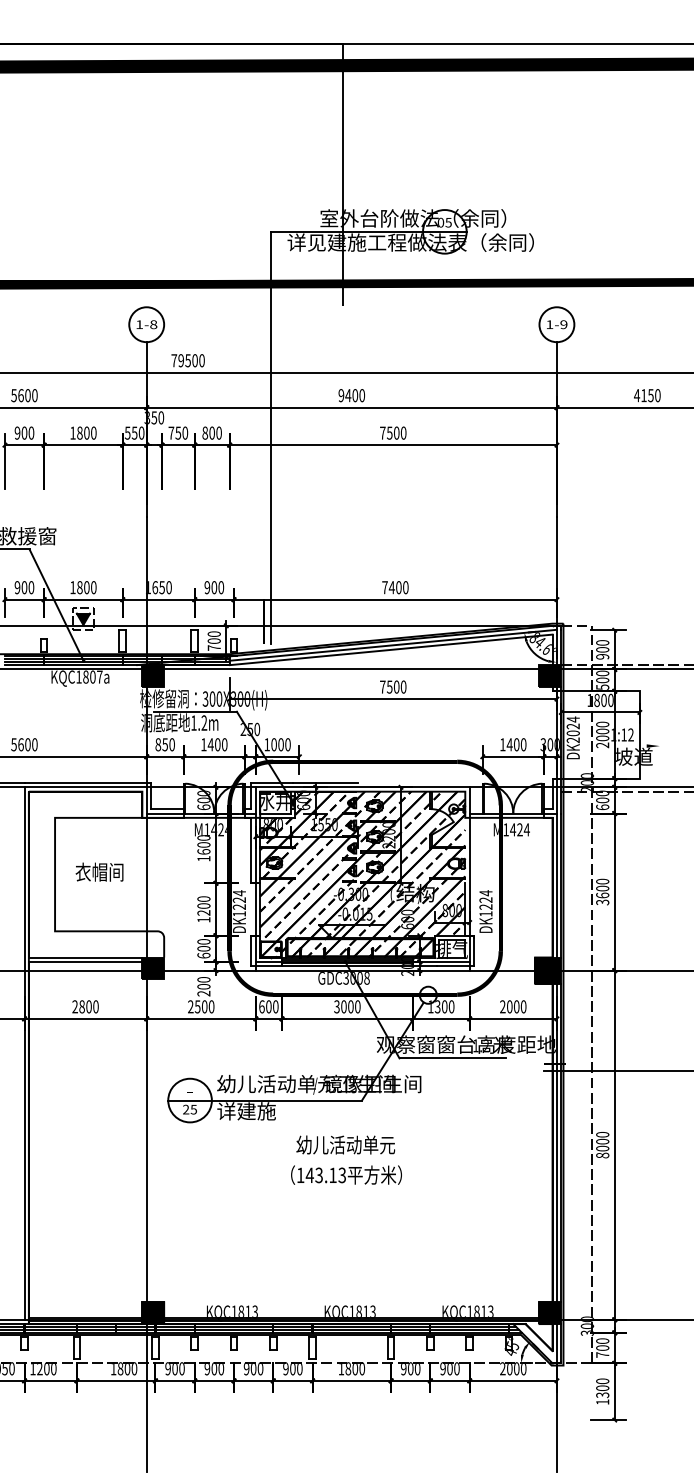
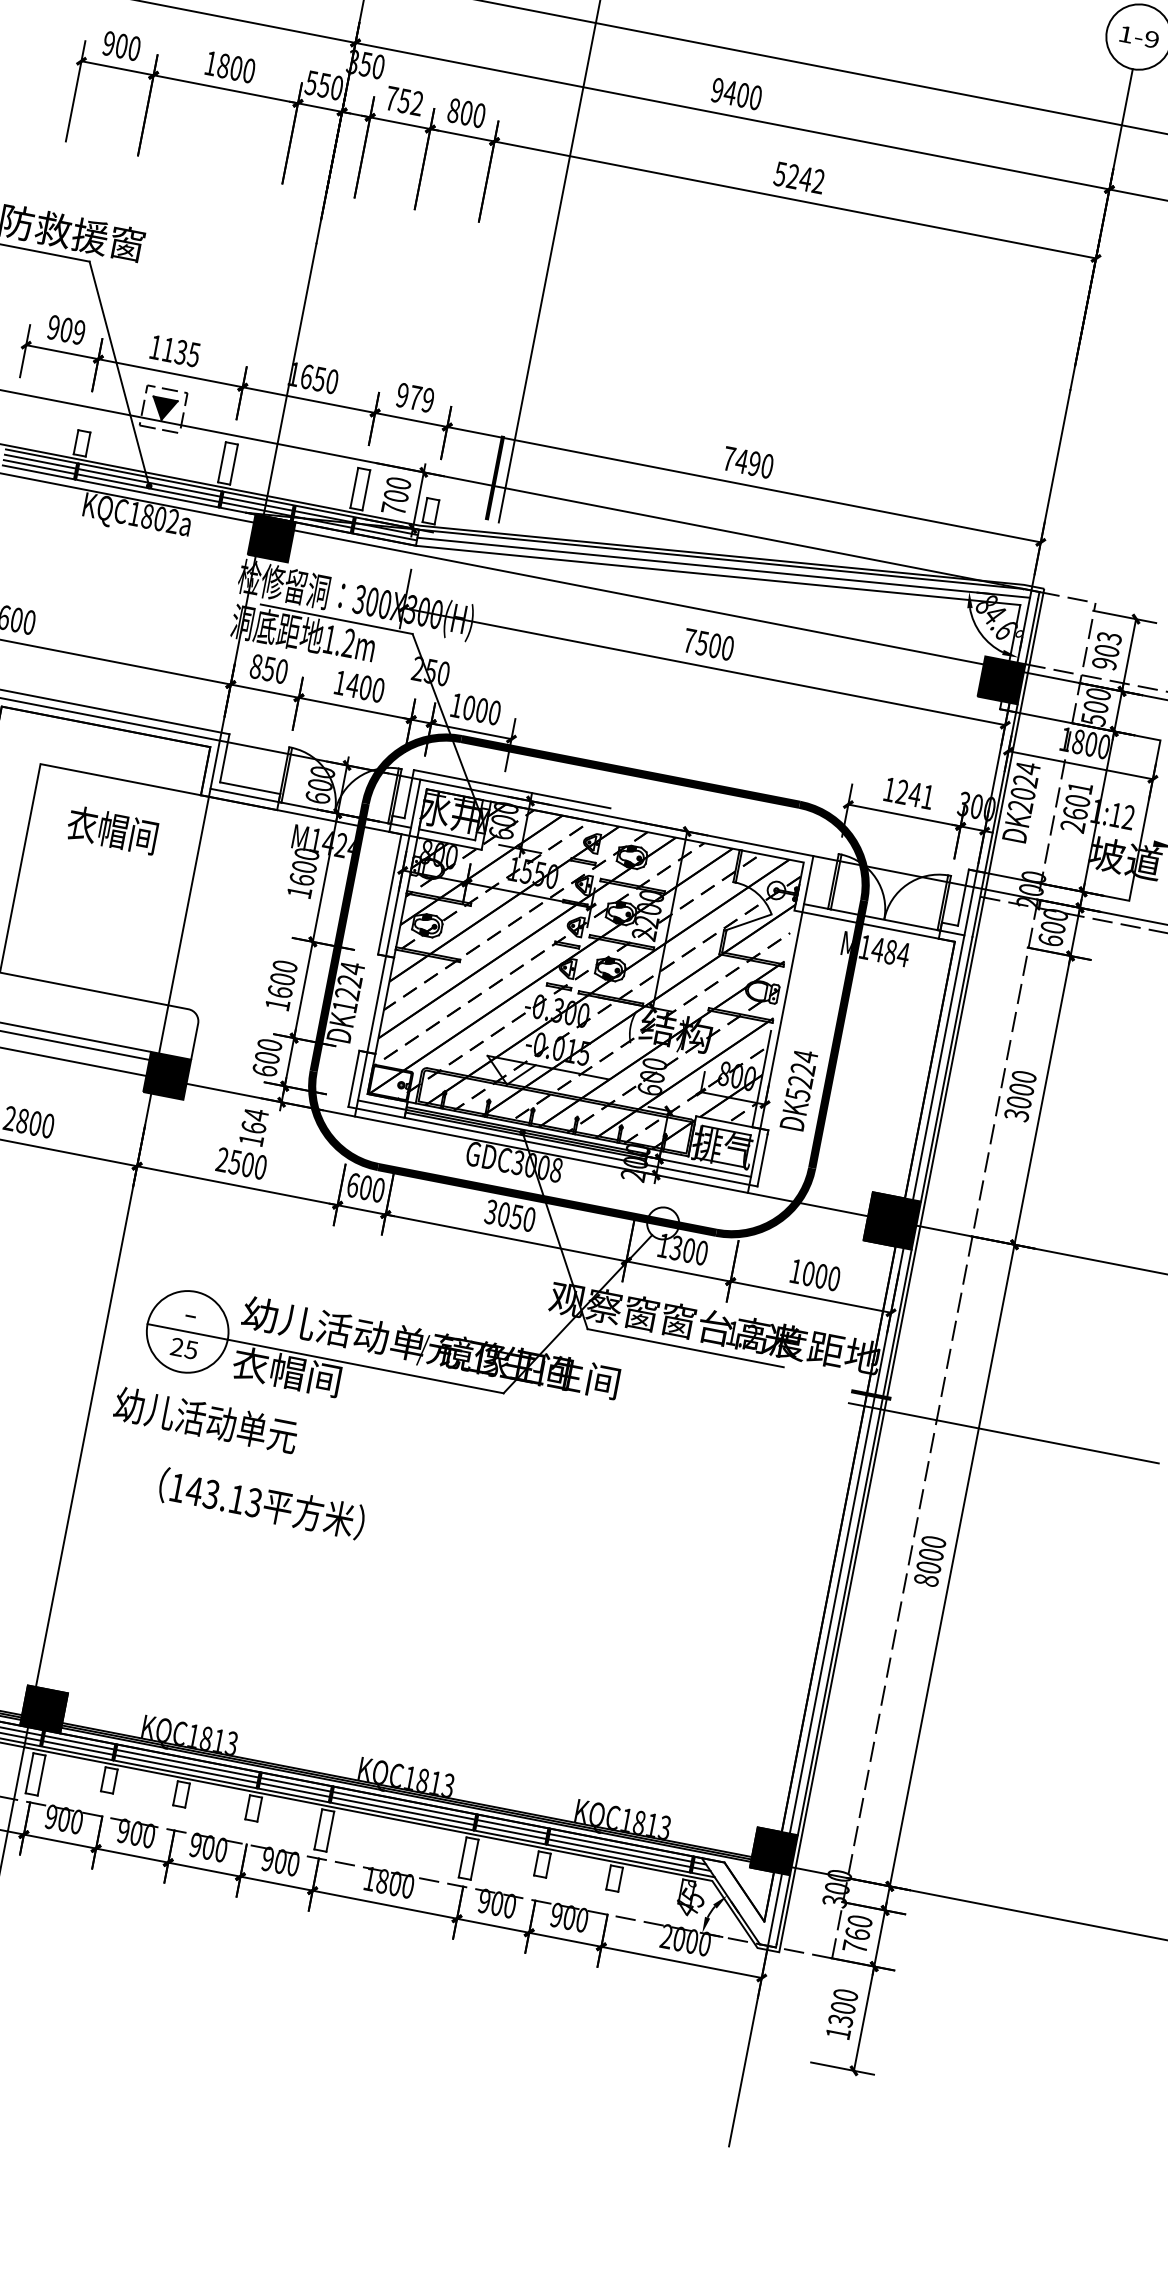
text: (185, 432) -> (417, 102), 750 -> 752
text: (393, 432) -> (800, 176), 7500 -> 5242
text: (31, 587) -> (79, 332), 900 -> 909
text: (86, 587) -> (180, 351), 1800 -> 1135
text: (217, 587) -> (421, 398), 900 -> 979
text: (398, 587) -> (753, 463), 7400 -> 7490
text: (602, 642) -> (1109, 637), 900 -> 903
text: (99, 676) -> (172, 520), KQC1807a -> KQC1802a
text: (602, 731) -> (1077, 800), 2000 -> 2601
text: (516, 744) -> (914, 794), 1400 -> 1241
text: (519, 829) -> (889, 951), M1424 -> M1484
text: (99, 871) -> (112, 828), moved
text: (602, 895) -> (1018, 1102), 3600 -> 3000
text: (203, 912) -> (279, 991), 1200 -> 1600
text: (485, 913) -> (797, 1093), DK1224 -> DK5224
text: (203, 986) -> (253, 1127), 200 -> 164
text: (350, 1006) -> (516, 1216), 3000 -> 3050
text: (502, 1006) -> (795, 1270), 2000 -> 1000
text: (246, 1111) -> (287, 1372), 详建施 -> 衣帽间
text: (345, 1144) -> (205, 1419), moved
text: (346, 1174) -> (262, 1502), moved
text: (602, 1347) -> (857, 1933), 700 -> 760

